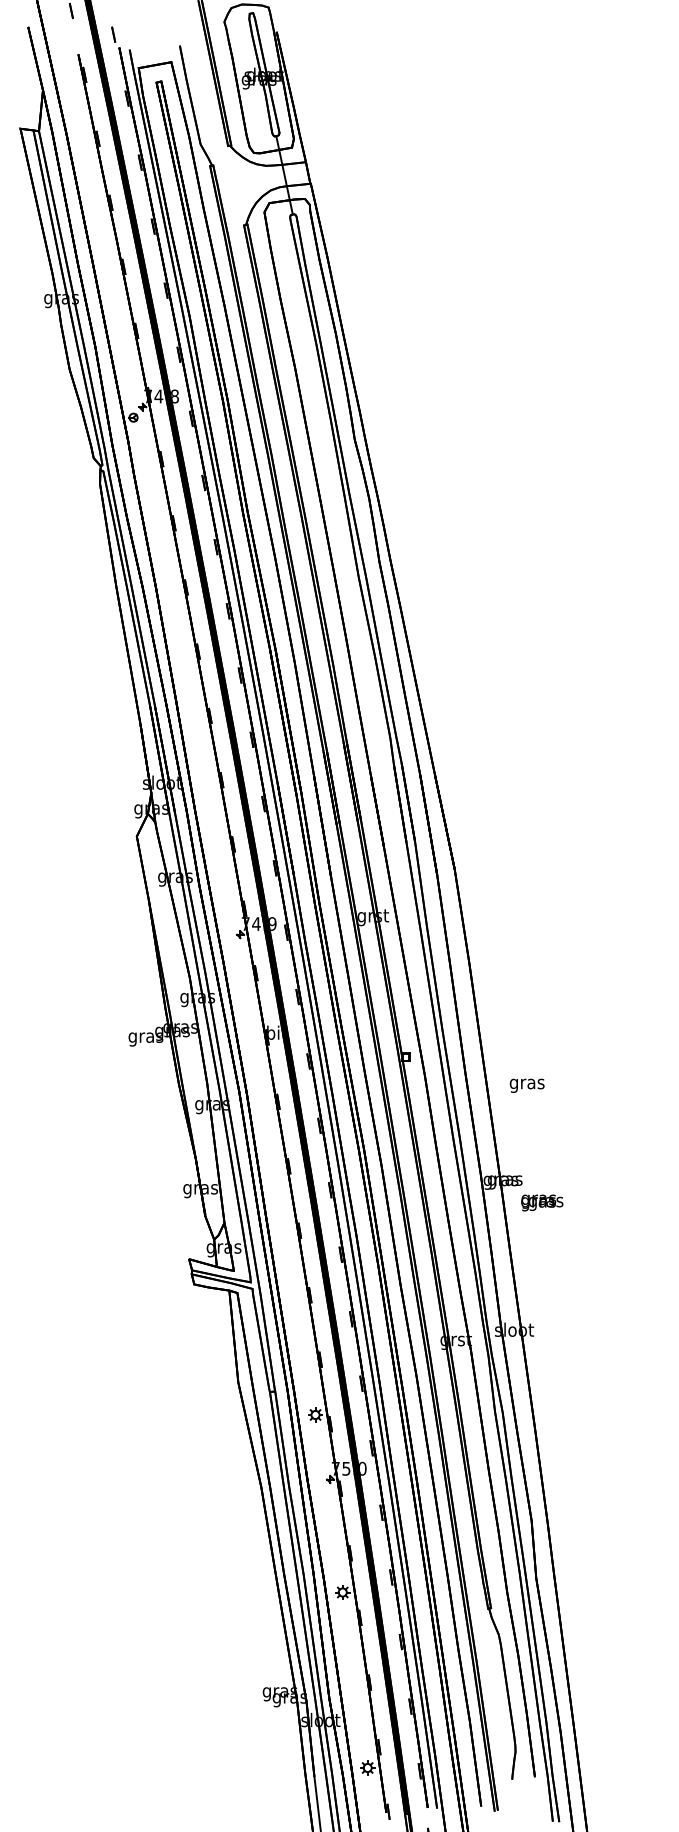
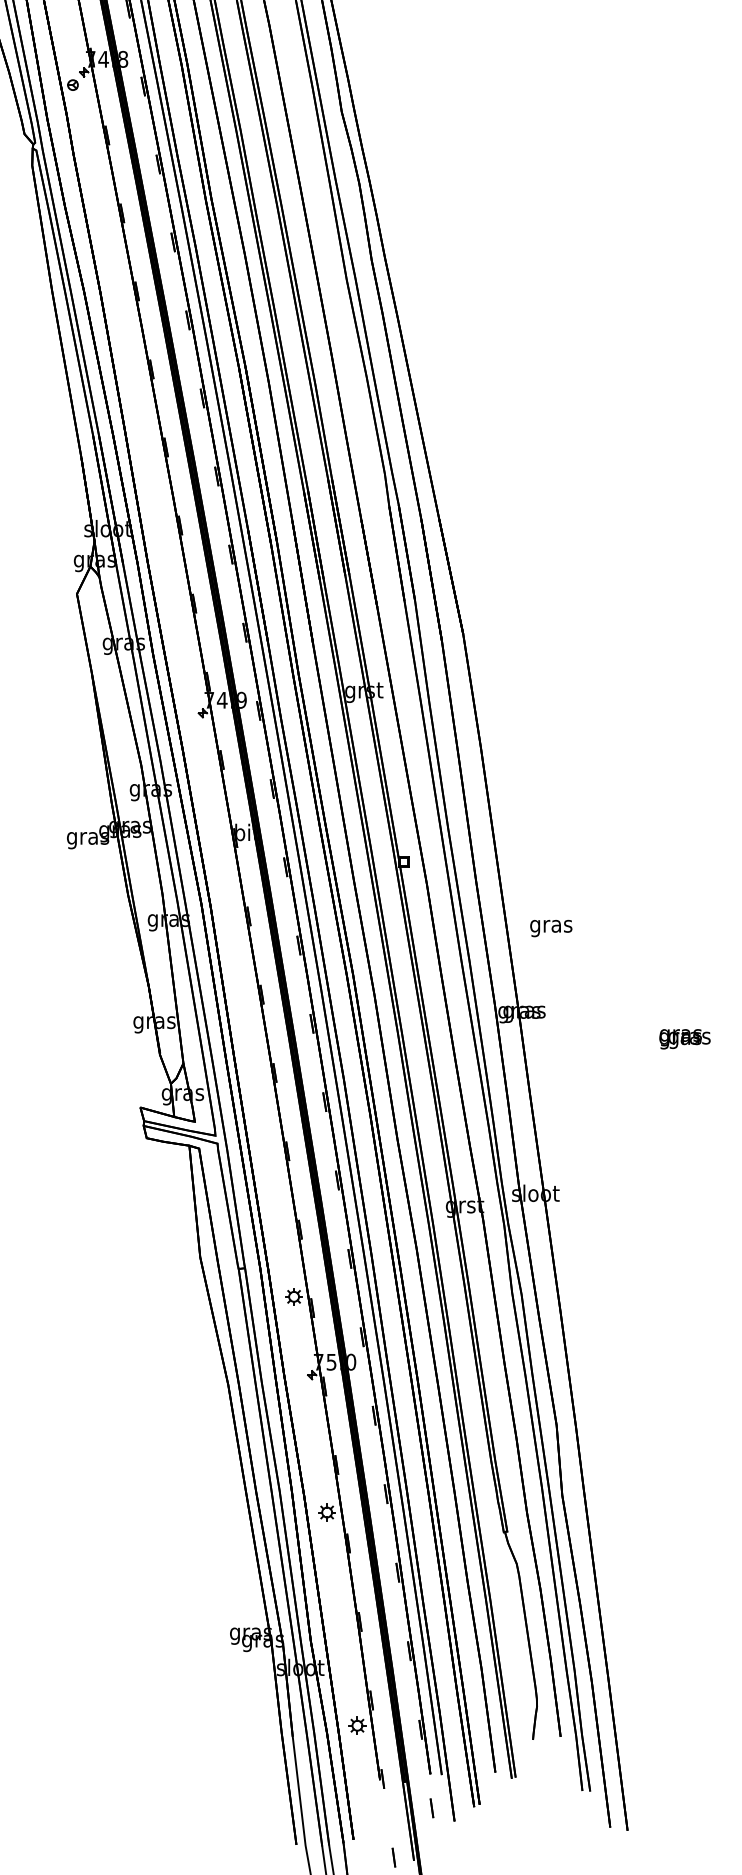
text: (526, 1085) -> (550, 928), moved
text: (542, 1202) -> (685, 1038), moved

